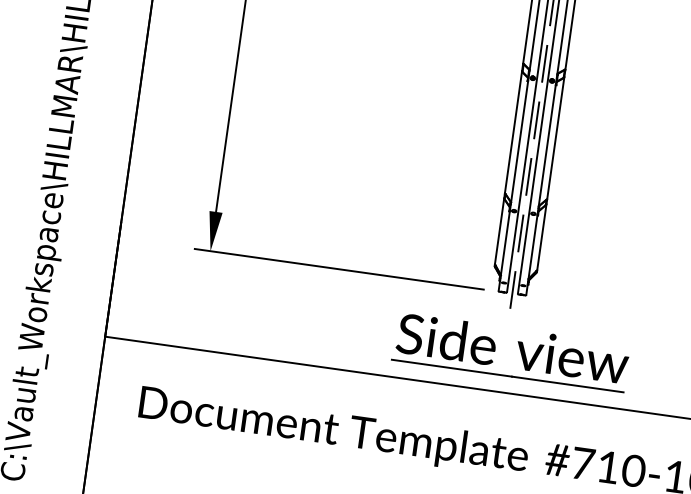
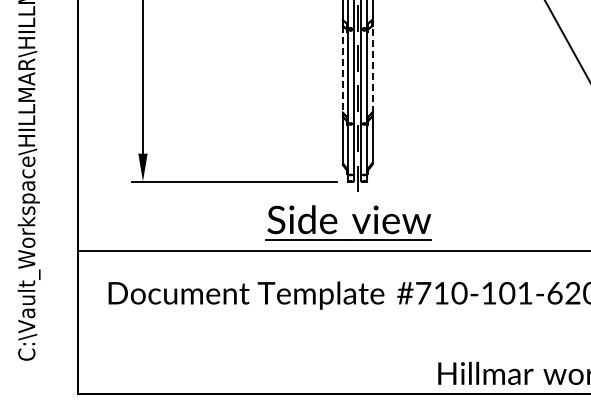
line: (513, 132) -> (342, 69), solid -> dashed
line: (555, 138) -> (372, 69), solid -> dashed
part: (519, 351) -> (354, 221), moved

